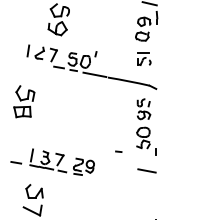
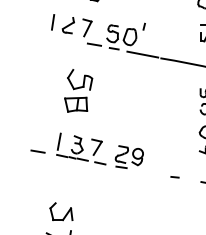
part: (24, 101) -> (78, 90), moved
line: (118, 151) -> (174, 176), moved
part: (52, 161) -> (86, 149), moved

